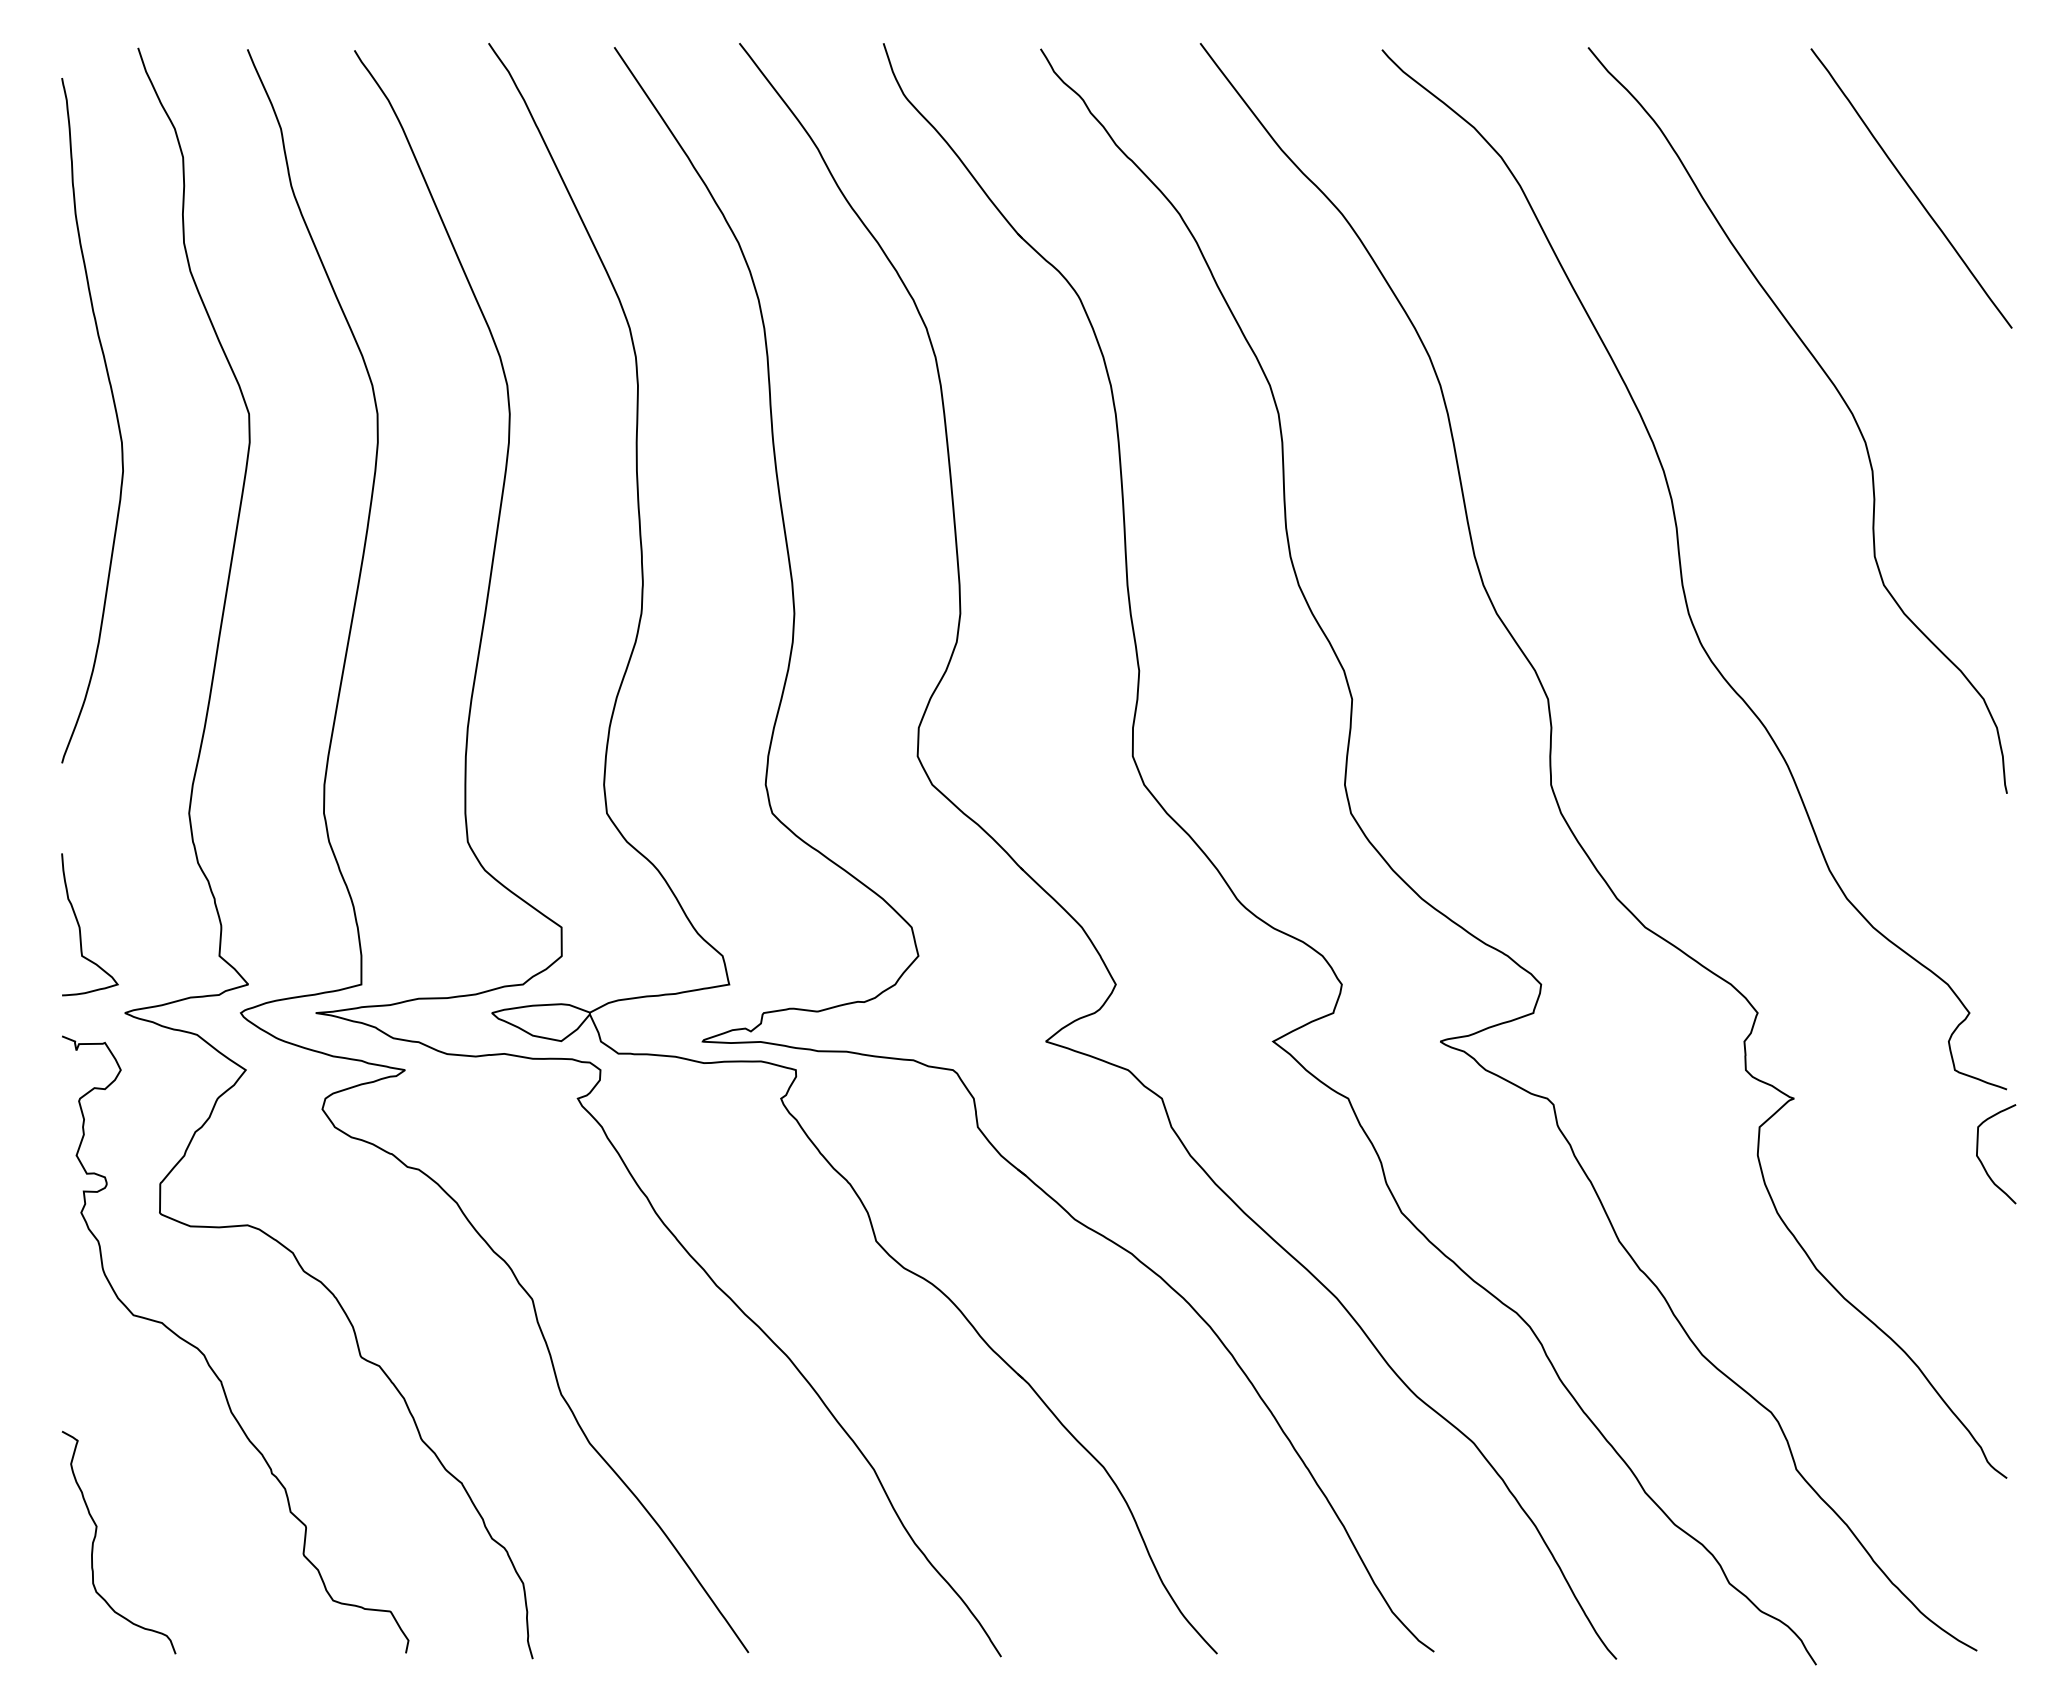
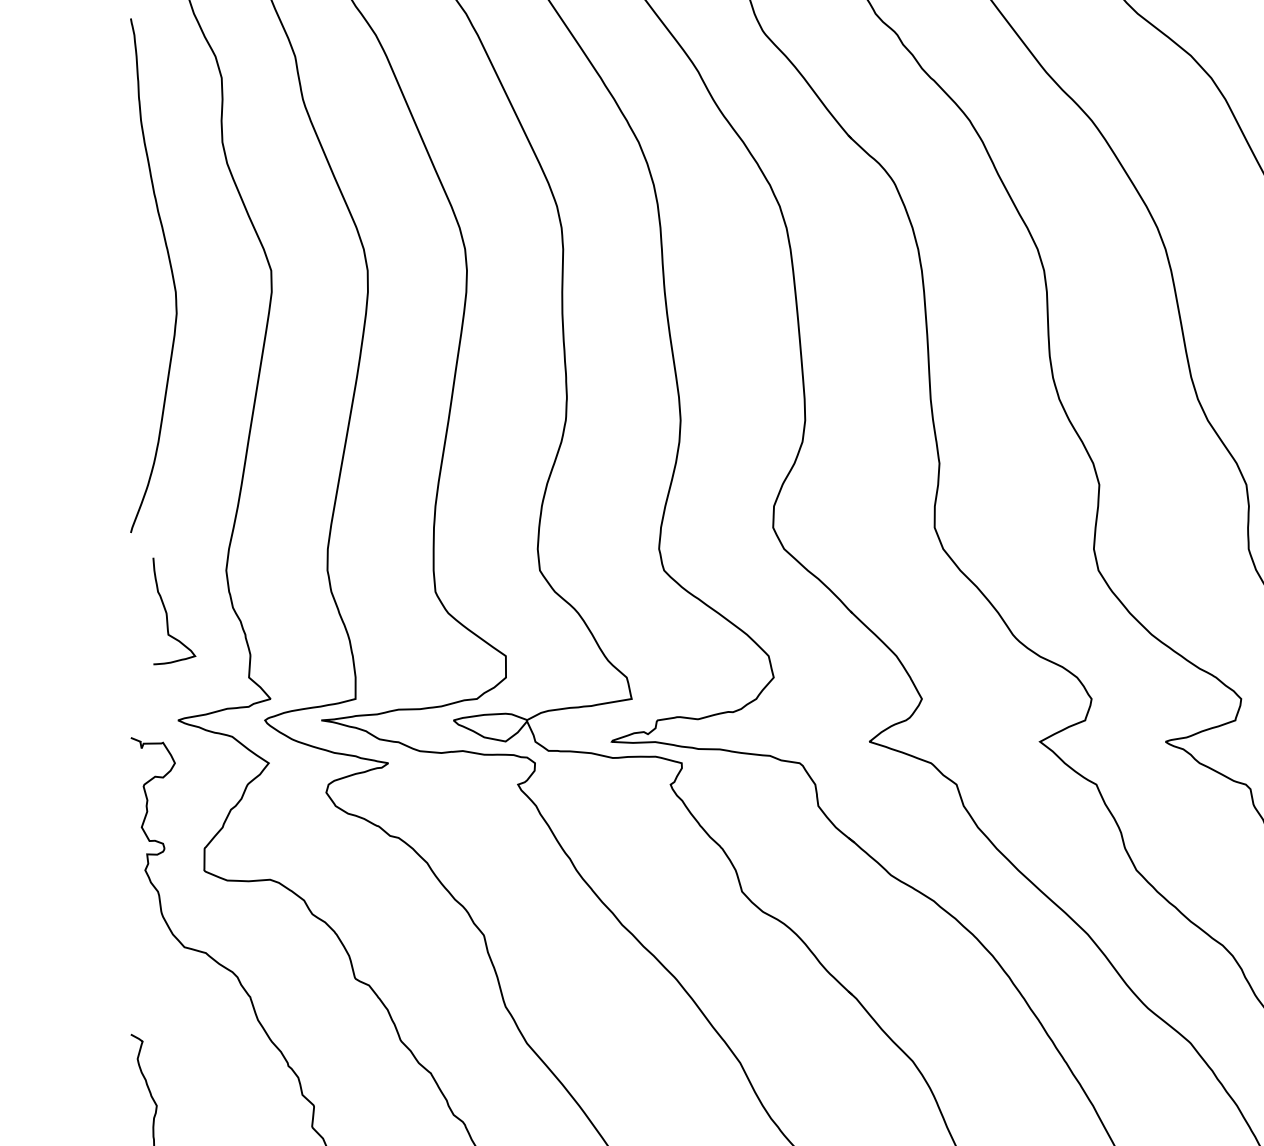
curve: (80, 926) -> (167, 612), moved

